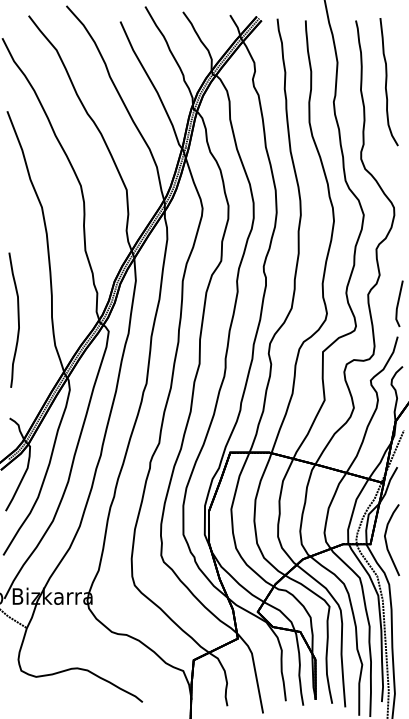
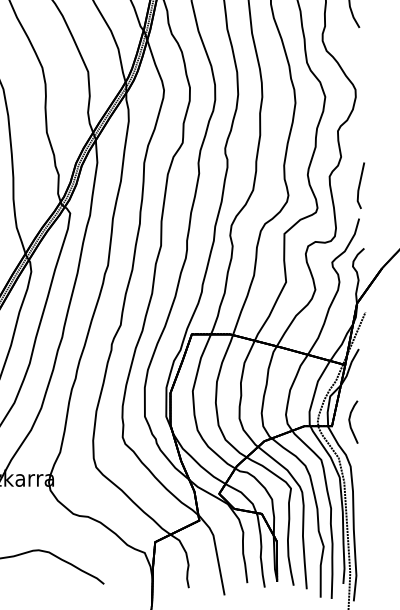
part: (391, 540) -> (352, 422), size x0.6

